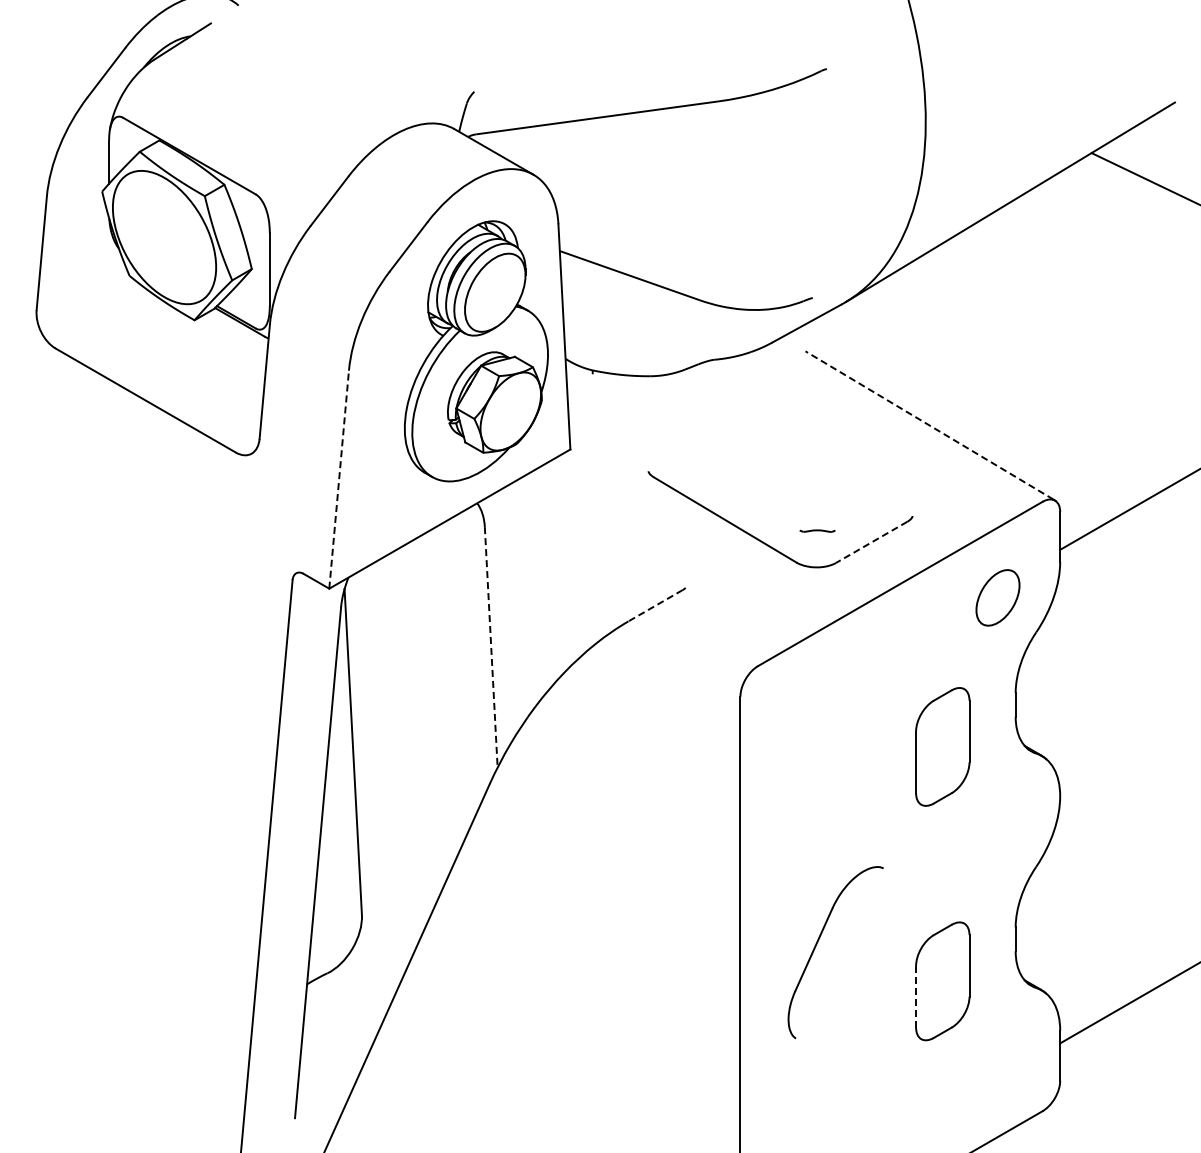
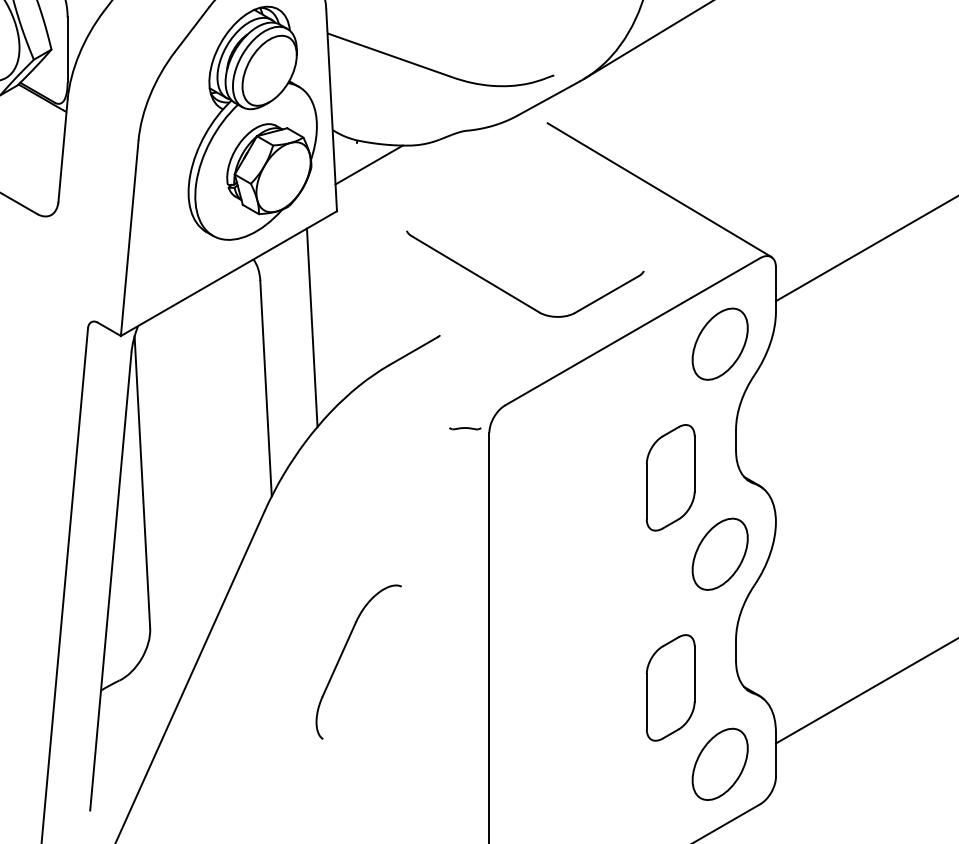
line: (605, 397) -> (368, 164), added
line: (929, 425) -> (658, 189), dashed -> solid
line: (339, 479) -> (130, 238), dashed -> solid
line: (817, 530) -> (465, 428), moved
line: (871, 542) -> (606, 294), dashed -> solid
line: (542, 579) -> (311, 327), added
part: (997, 597) -> (719, 343), size x1.43
line: (655, 606) -> (413, 351), dashed -> solid
line: (491, 647) -> (266, 388), dashed -> solid
part: (997, 831) -> (719, 553), added
part: (817, 944) -> (342, 654), moved
line: (916, 996) -> (647, 701), dashed -> solid
part: (997, 1066) -> (719, 764), added

